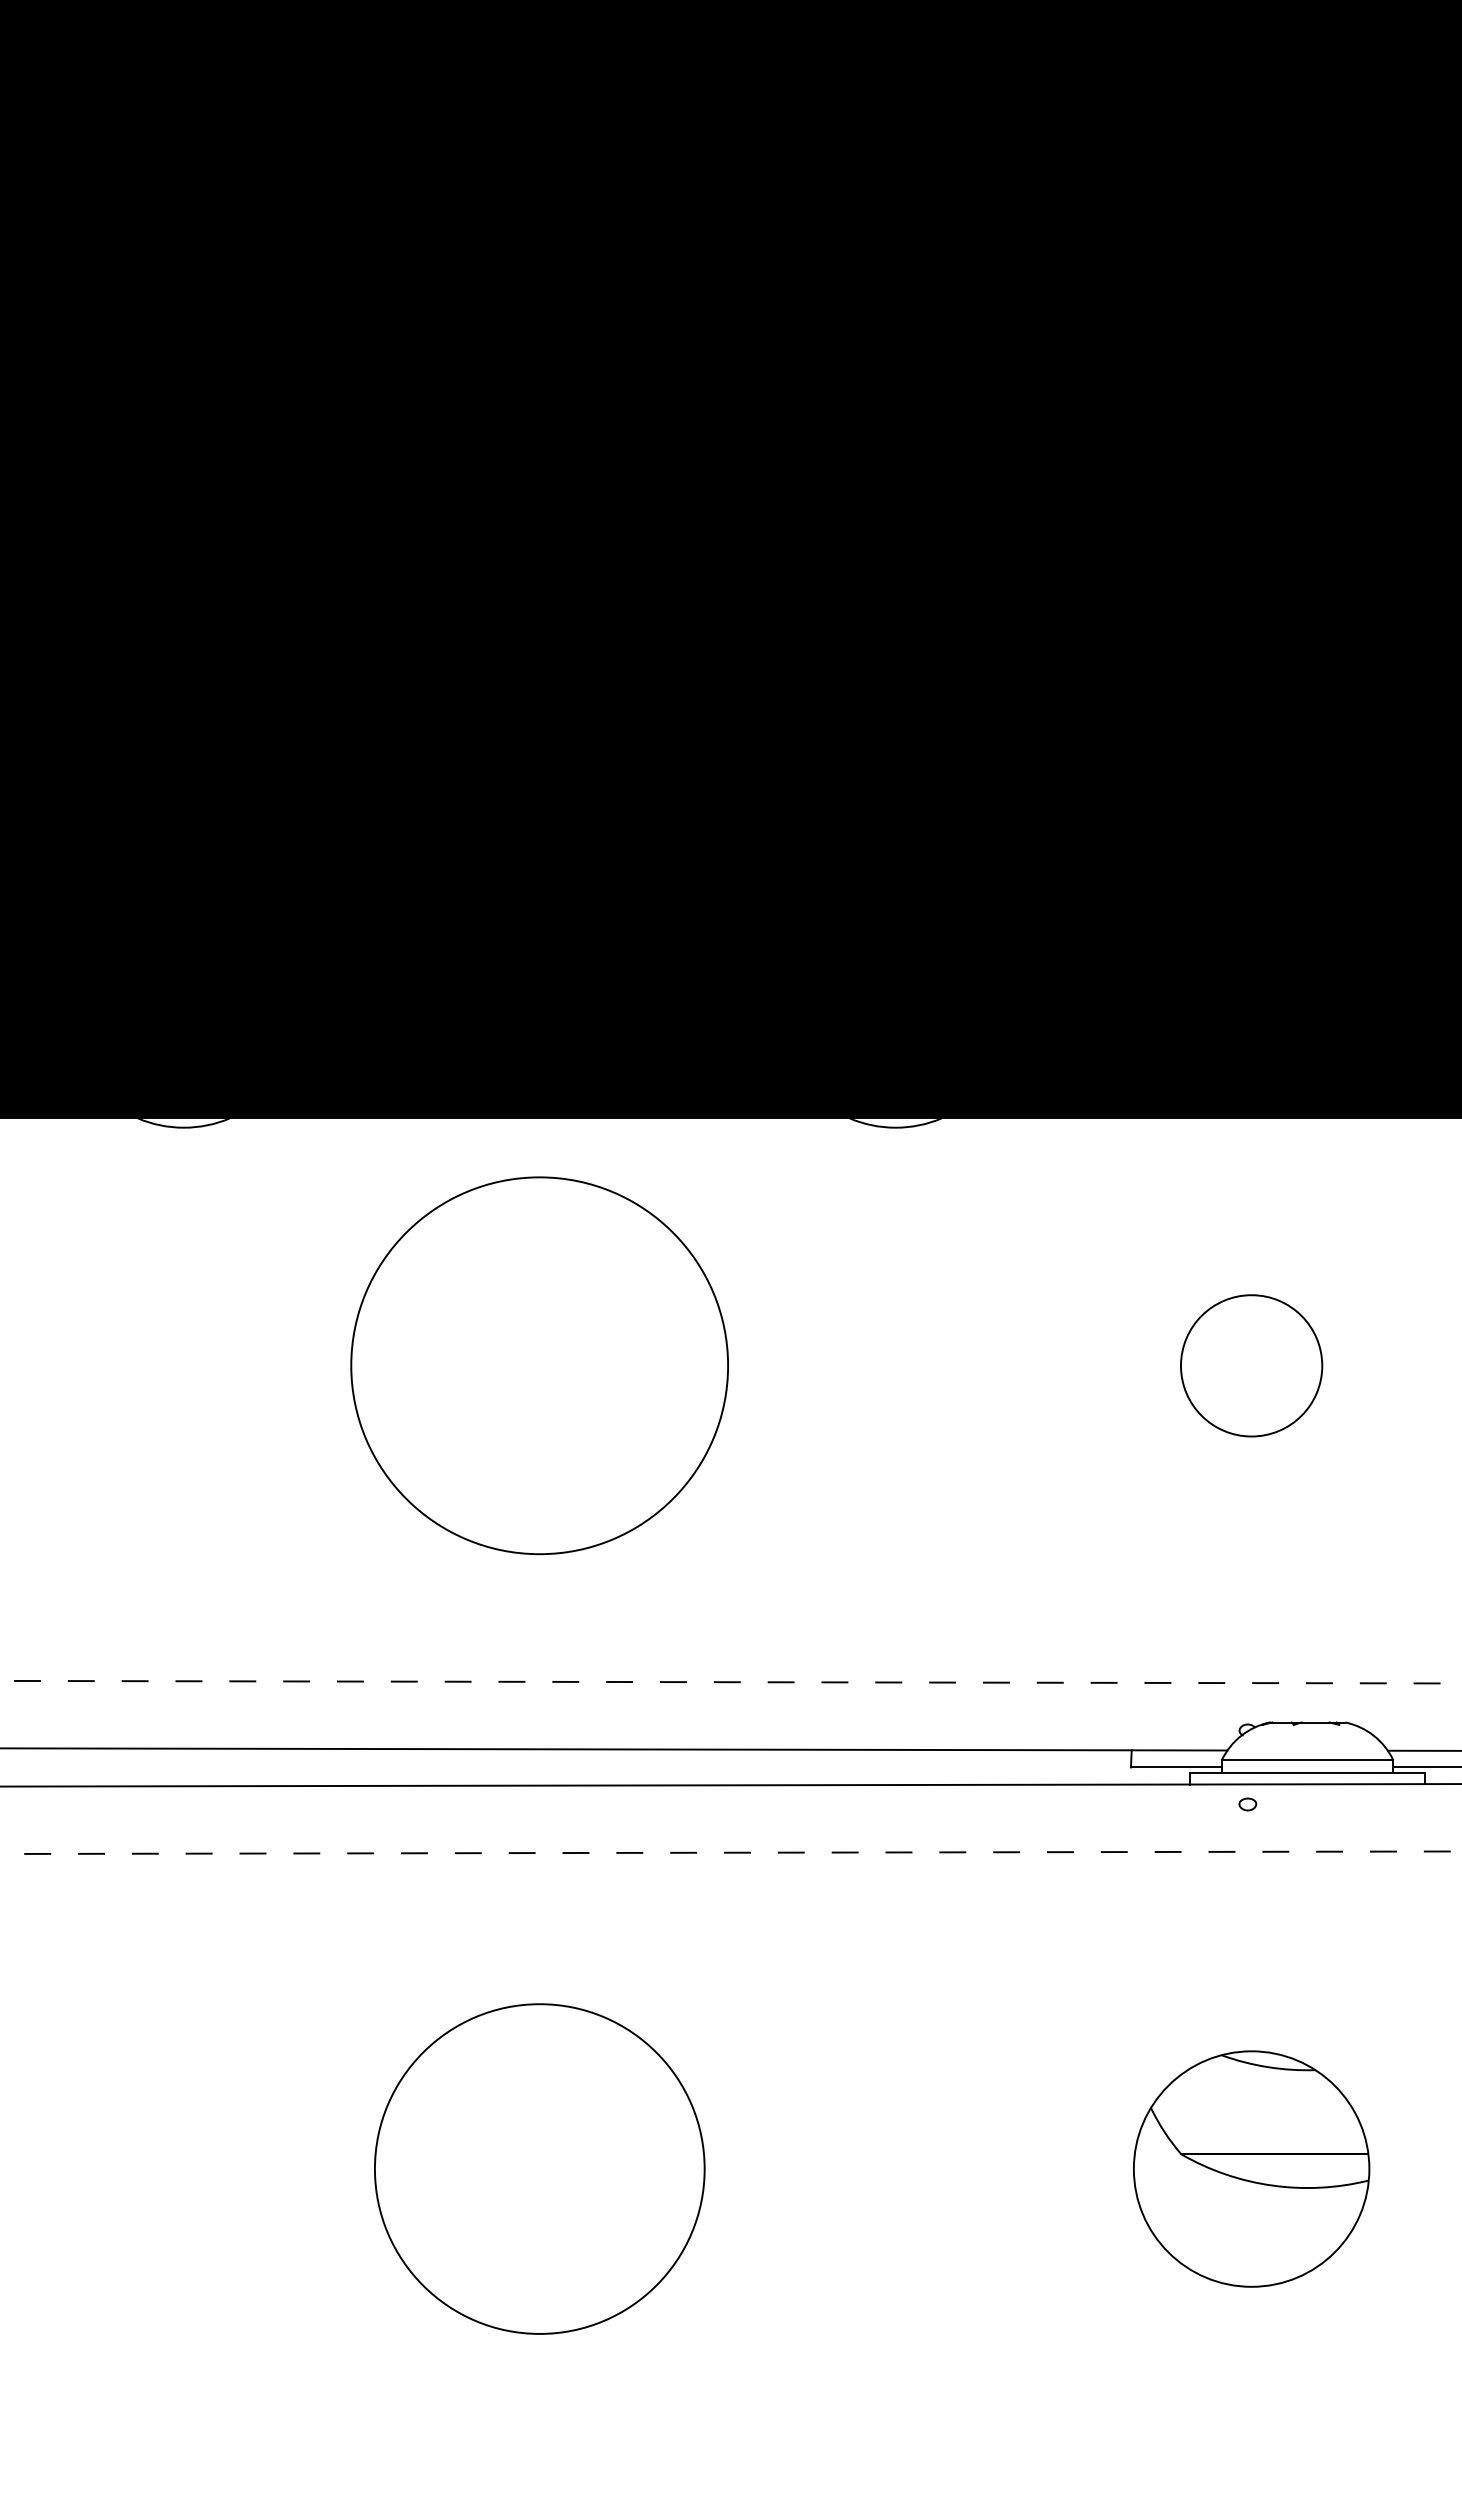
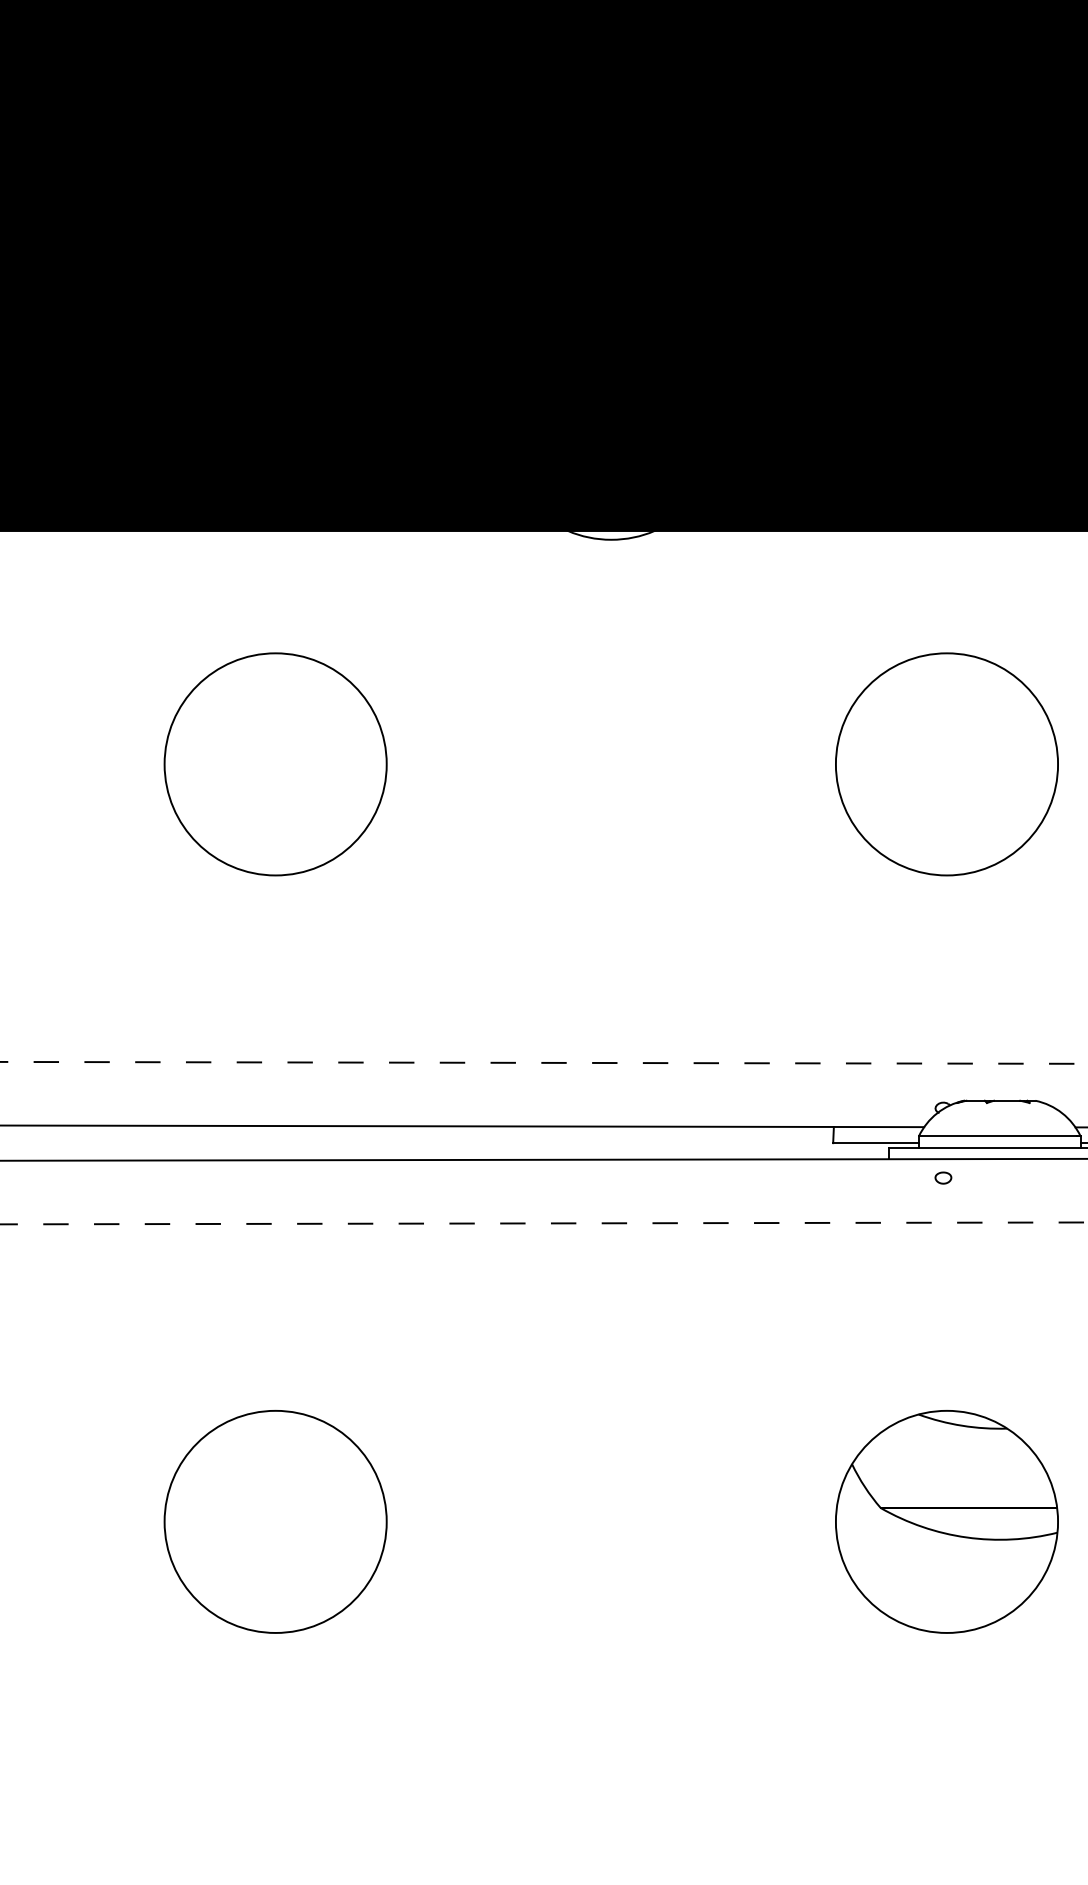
circle: (539, 1365) -> (275, 764), size x0.62
circle: (1251, 1365) -> (946, 764), size x1.67
circle: (539, 2168) -> (275, 1521), size x0.71

